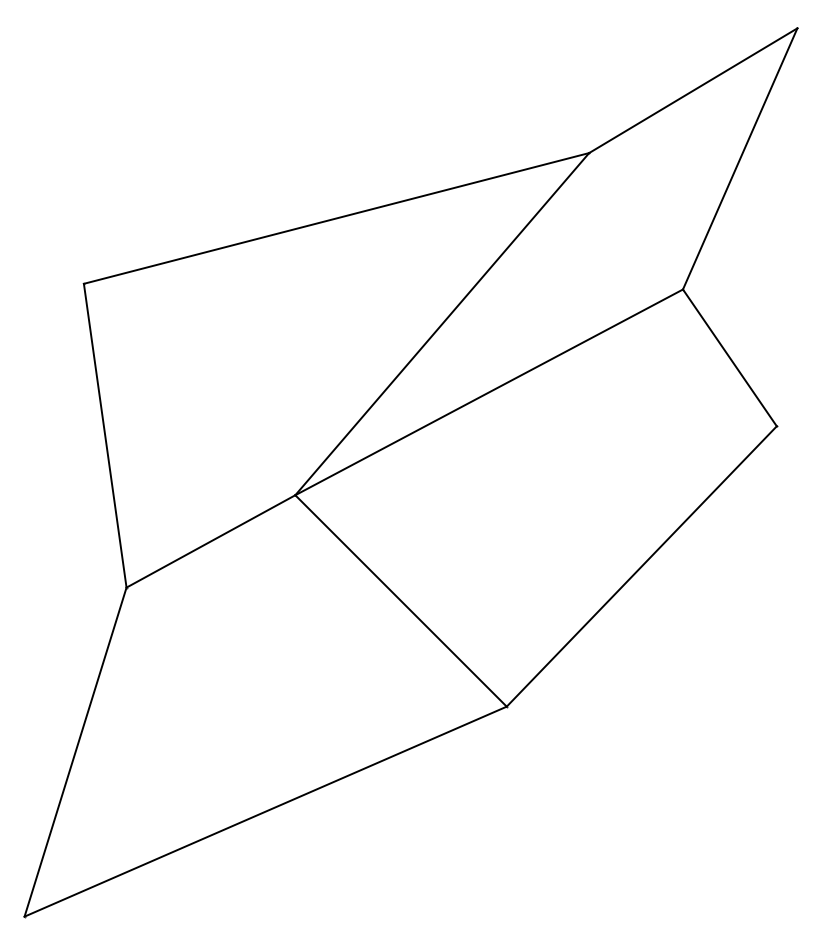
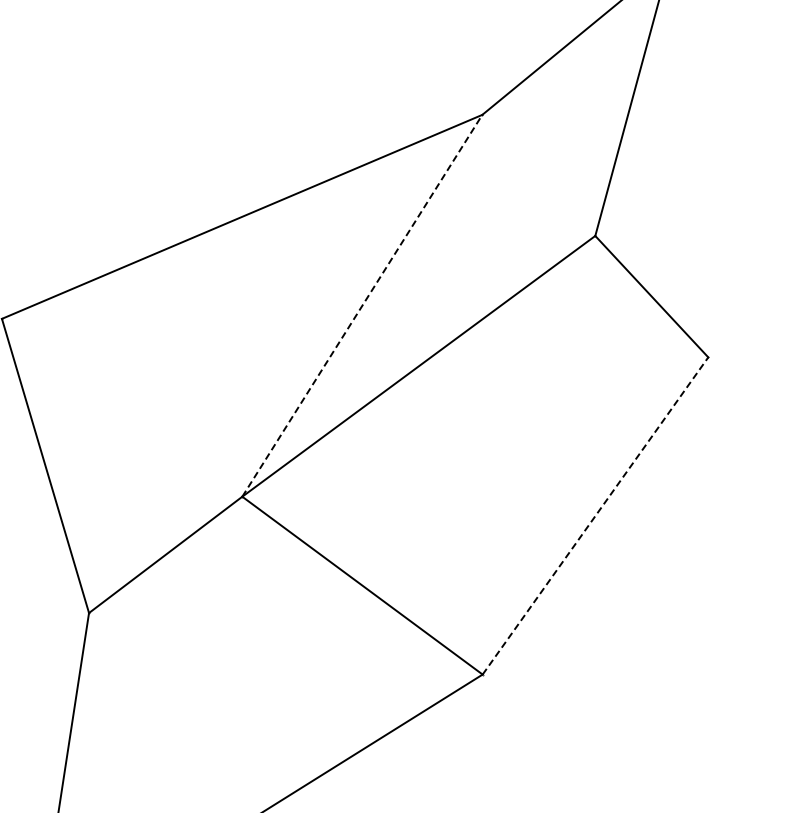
line: (442, 324) -> (362, 306), solid -> dashed
line: (641, 566) -> (595, 516), solid -> dashed

